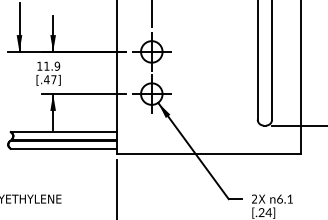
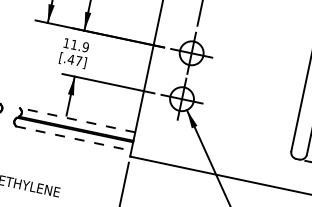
line: (63, 132) -> (77, 120), solid -> dashed
line: (64, 148) -> (74, 138), solid -> dashed

